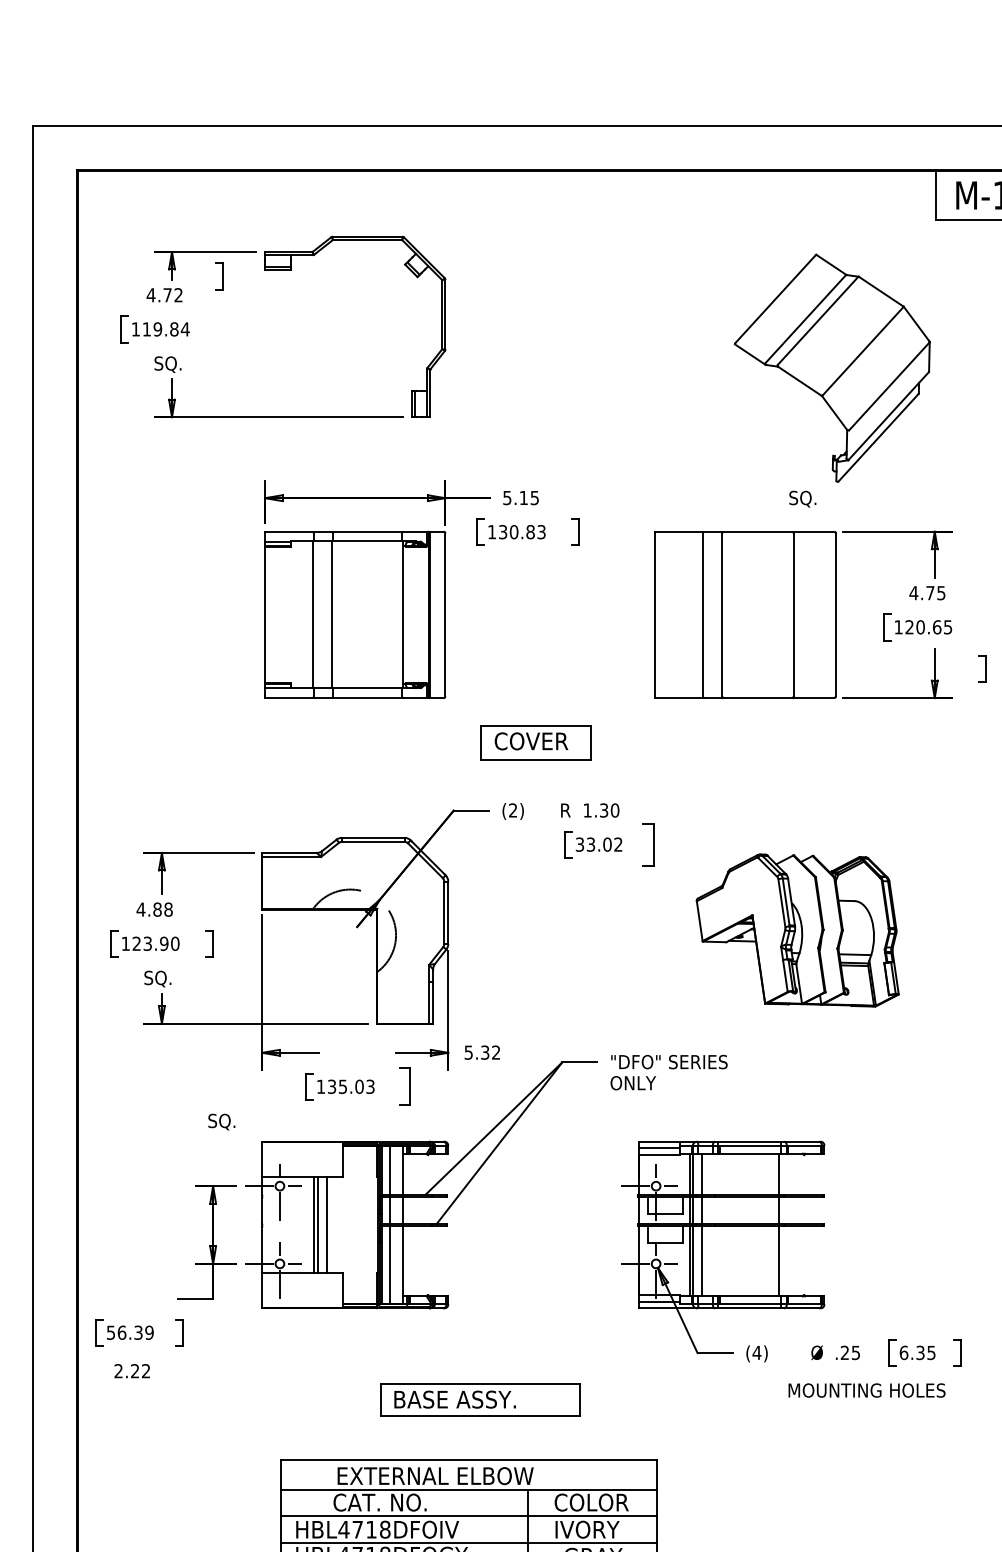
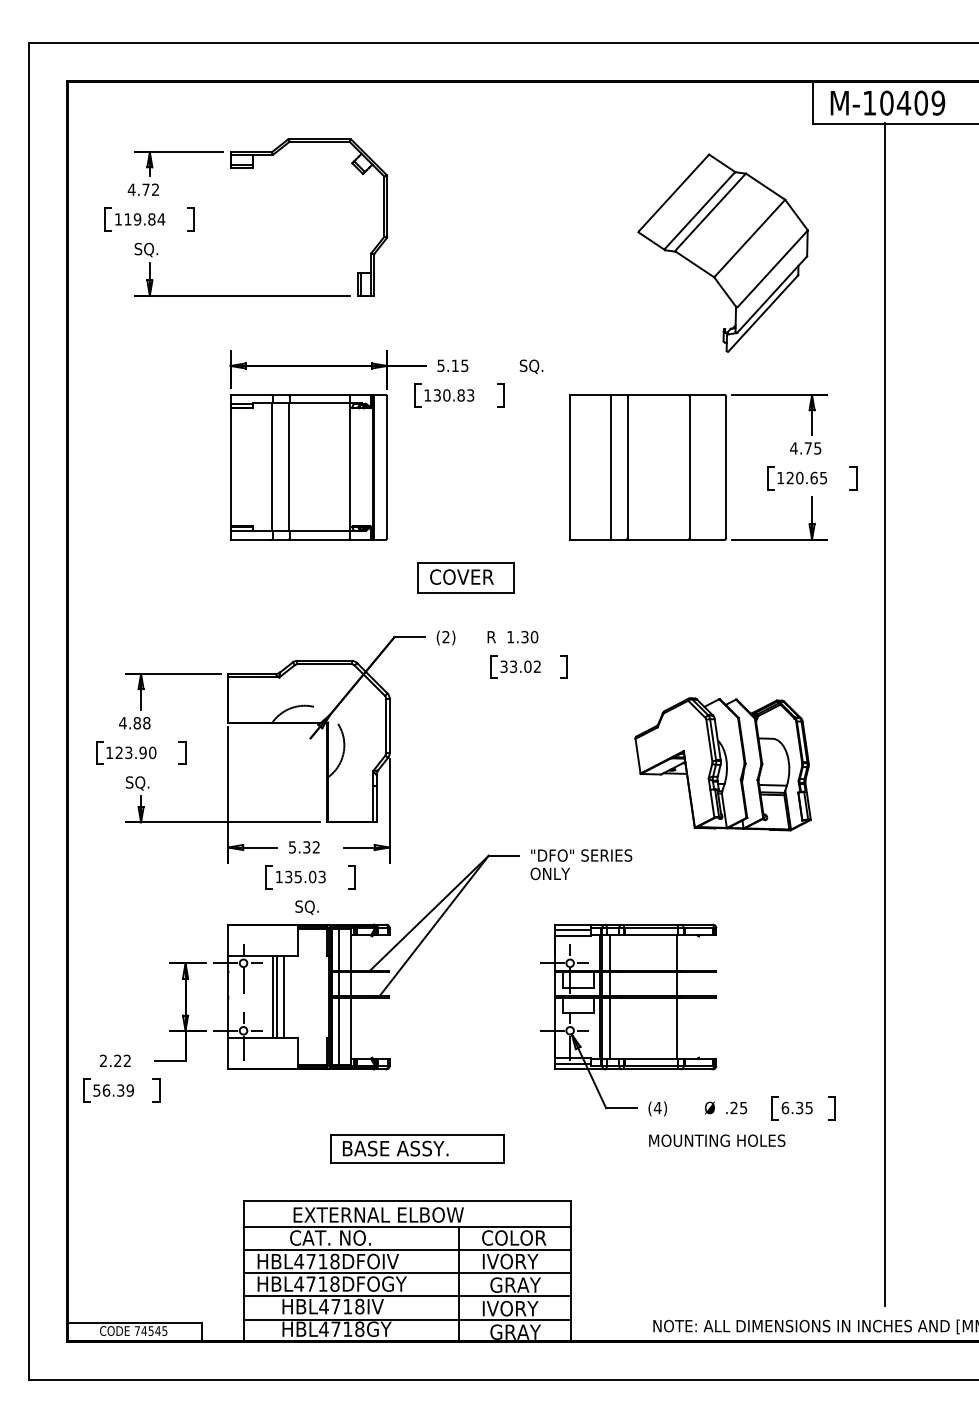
part: (218, 276) -> (190, 219), moved
text: (802, 498) -> (531, 366), moved
part: (982, 669) -> (853, 478), moved
part: (648, 844) -> (563, 666), size x0.62
part: (797, 930) -> (722, 764), moved
text: (482, 1052) -> (304, 847), moved
part: (404, 1087) -> (351, 877), size x0.71
text: (221, 1121) -> (306, 907), moved
text: (132, 1370) -> (115, 1060), moved
text: (867, 1390) -> (717, 1140), moved

